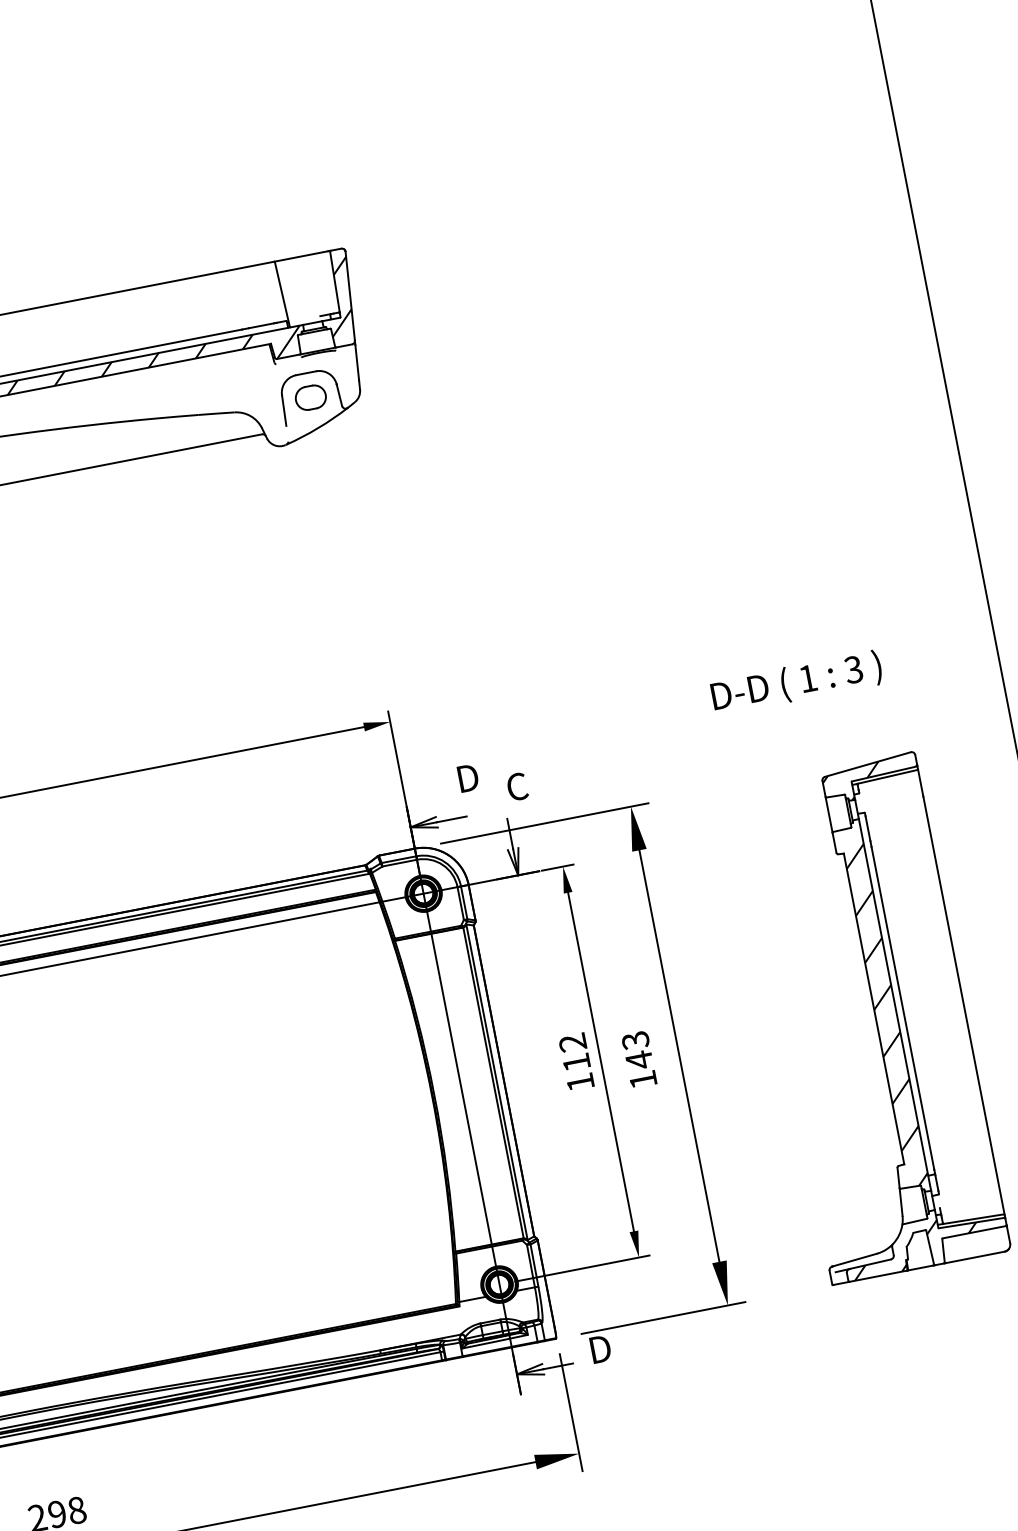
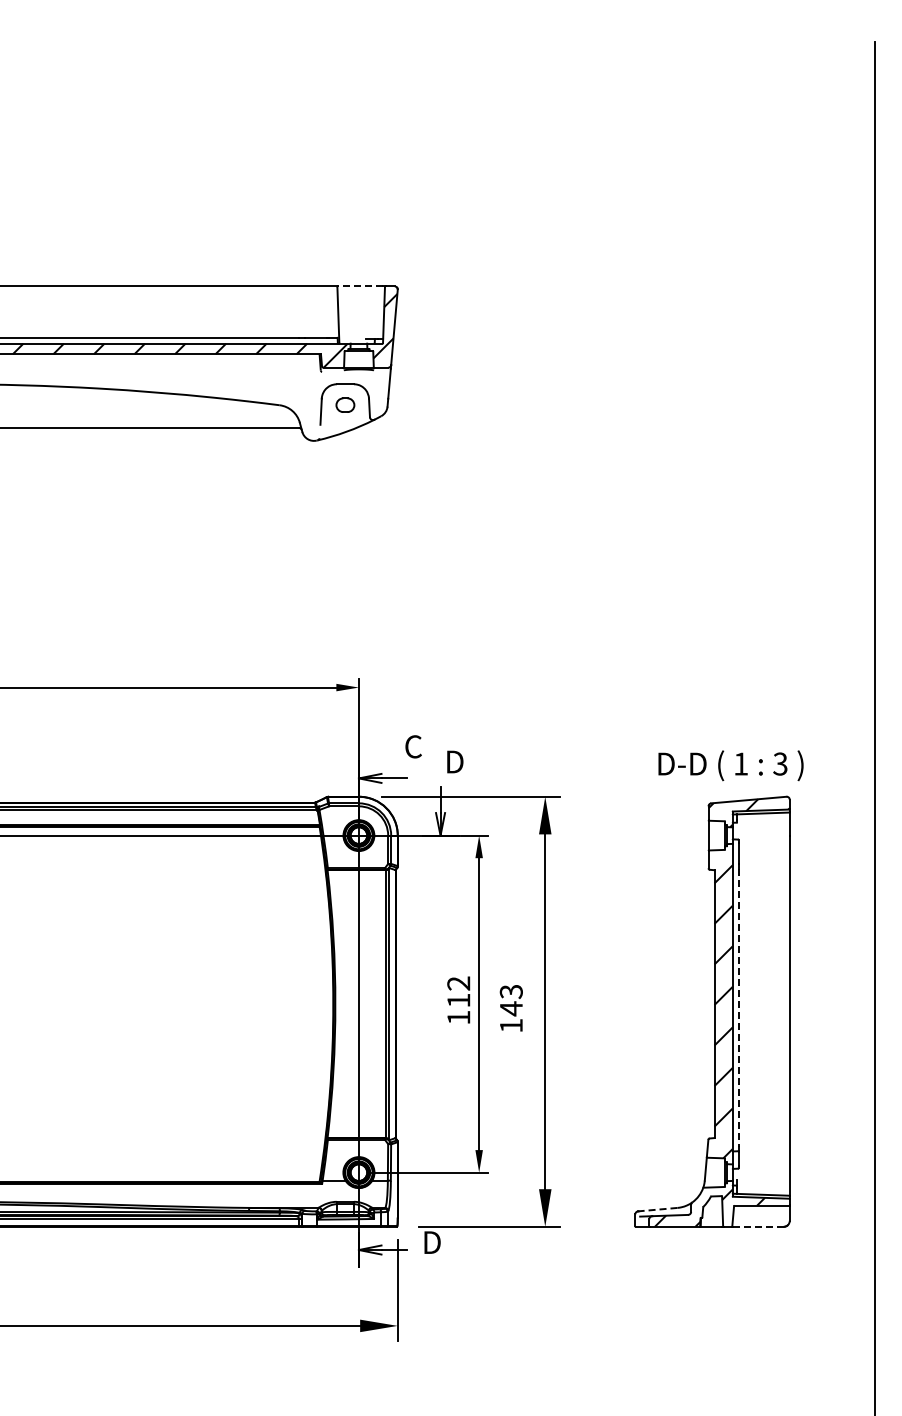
line: (300, 256) -> (359, 286), solid -> dashed
part: (310, 396) -> (345, 404), size x0.7
text: (796, 682) -> (730, 765), moved
text: (466, 778) -> (413, 746), D -> C
text: (517, 786) -> (454, 761), C -> D
line: (902, 1008) -> (738, 1008), solid -> dashed
line: (975, 1257) -> (758, 1226), solid -> dashed
line: (854, 1260) -> (657, 1209), solid -> dashed

